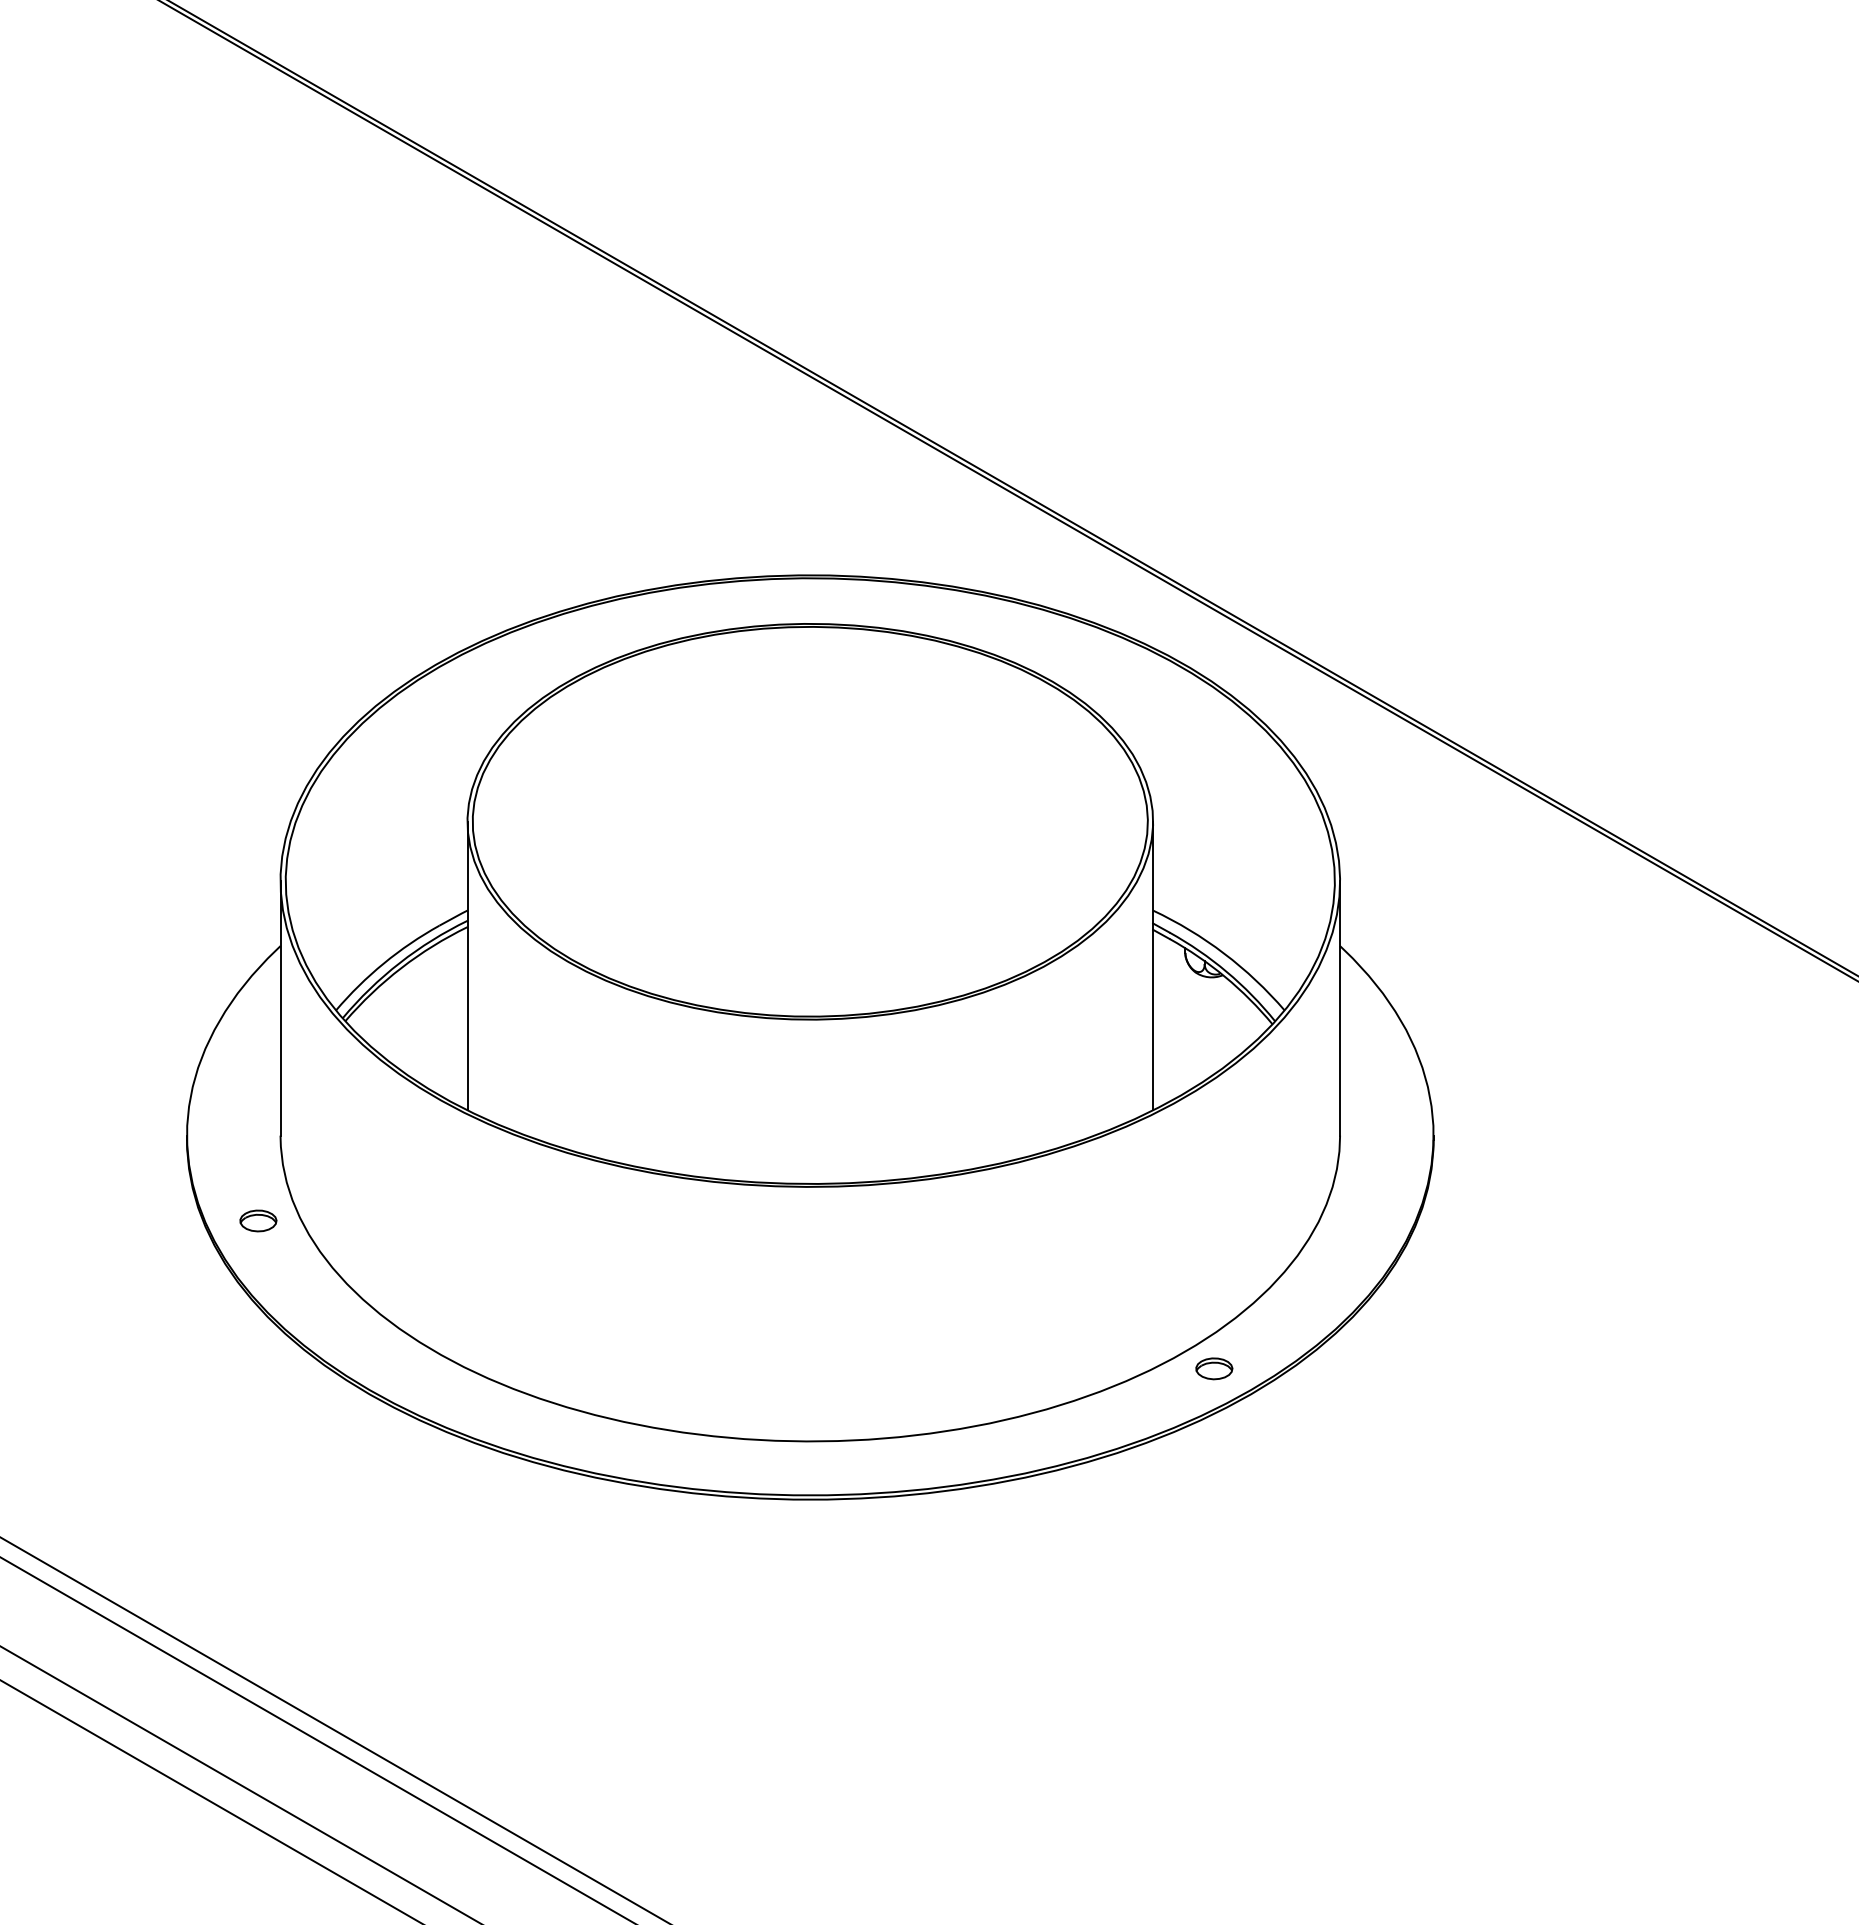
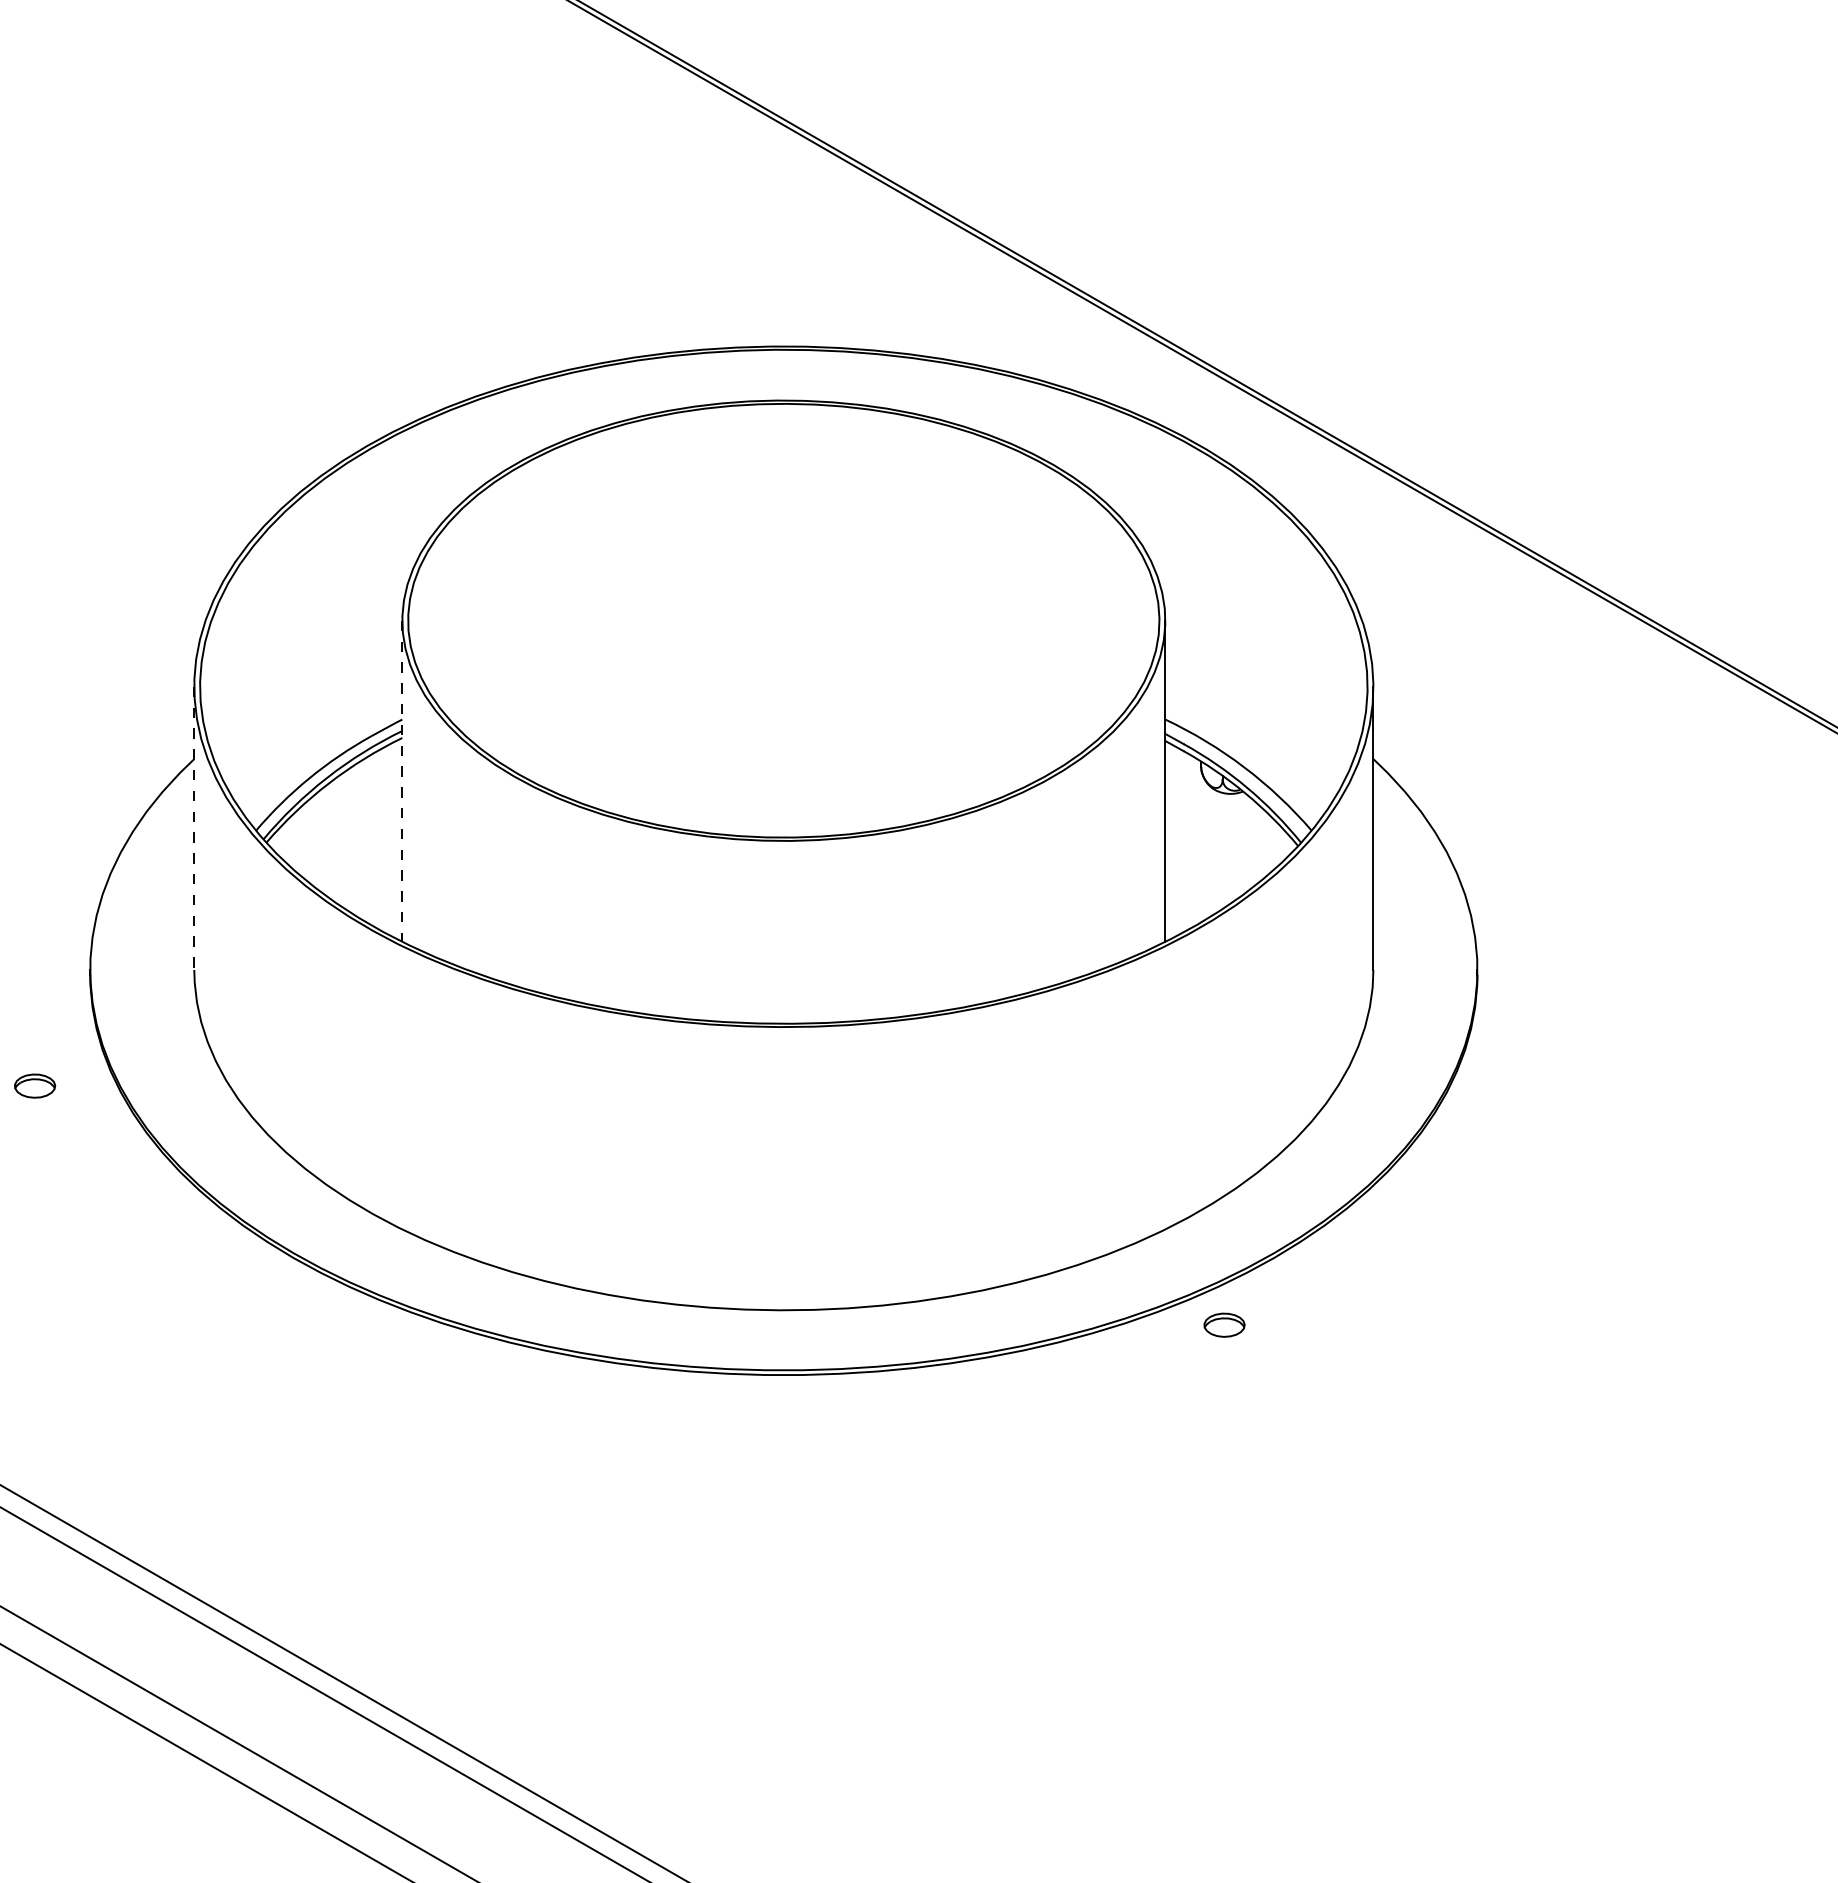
line: (467, 966) -> (402, 781), solid -> dashed
line: (280, 1008) -> (194, 828), solid -> dashed
part: (258, 1220) -> (35, 1085), moved
part: (1214, 1368) -> (1224, 1324), moved

